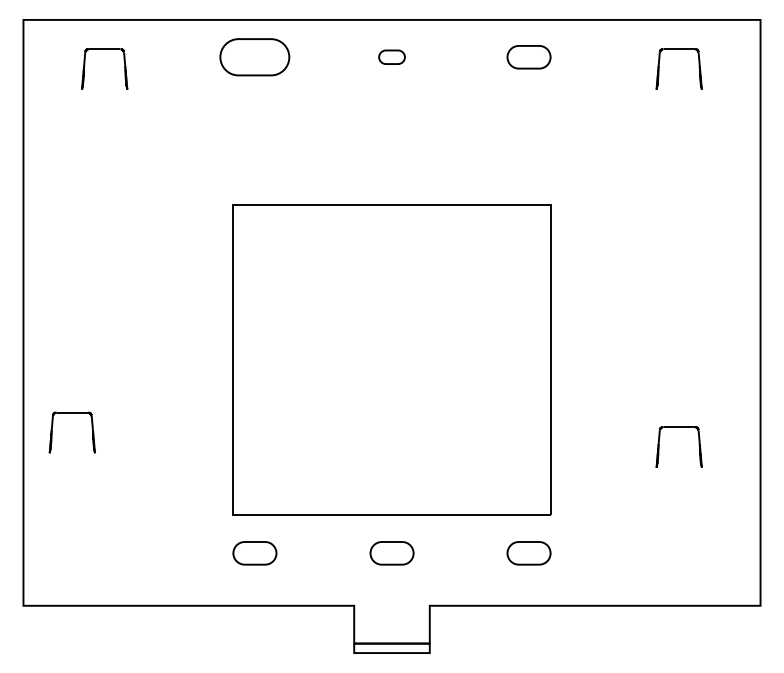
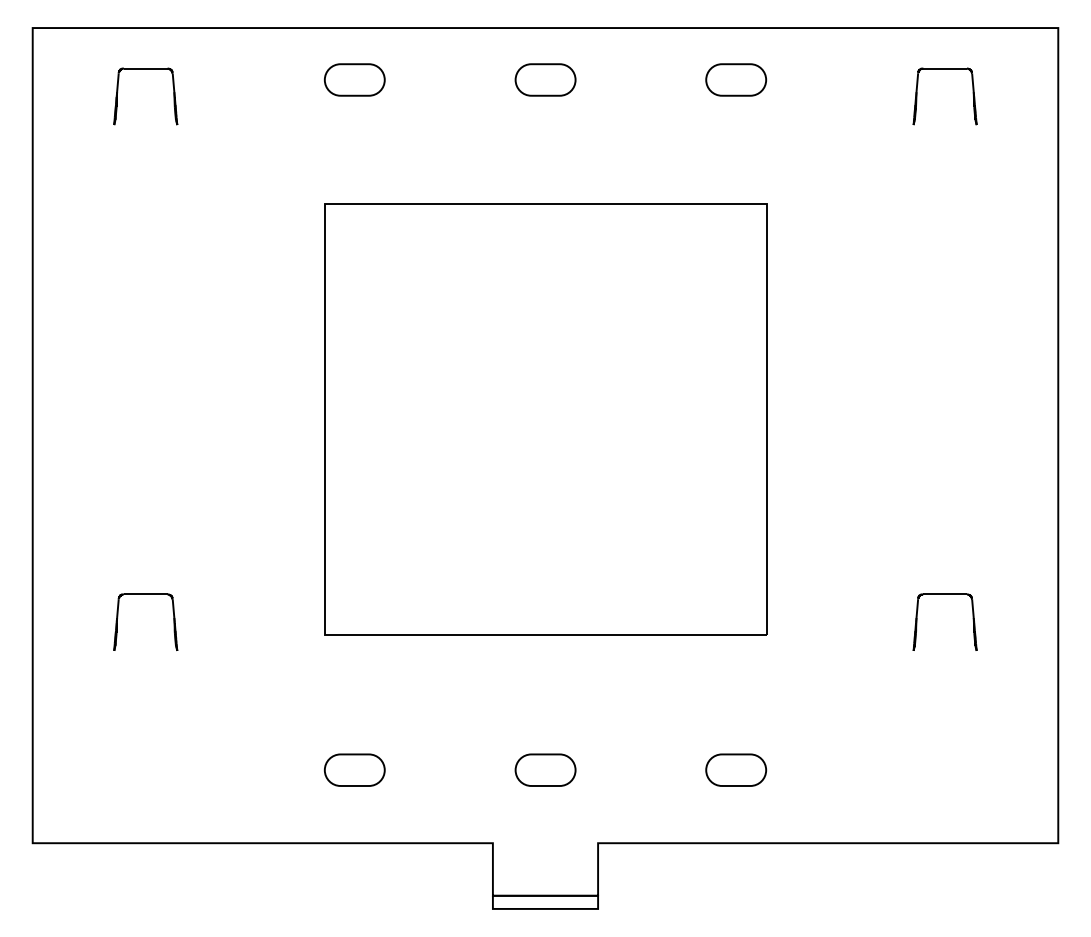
part: (254, 56) -> (354, 79), size x0.62
part: (392, 56) -> (545, 79), size x1.67
part: (392, 359) -> (545, 419), moved
part: (72, 412) -> (145, 594), moved

